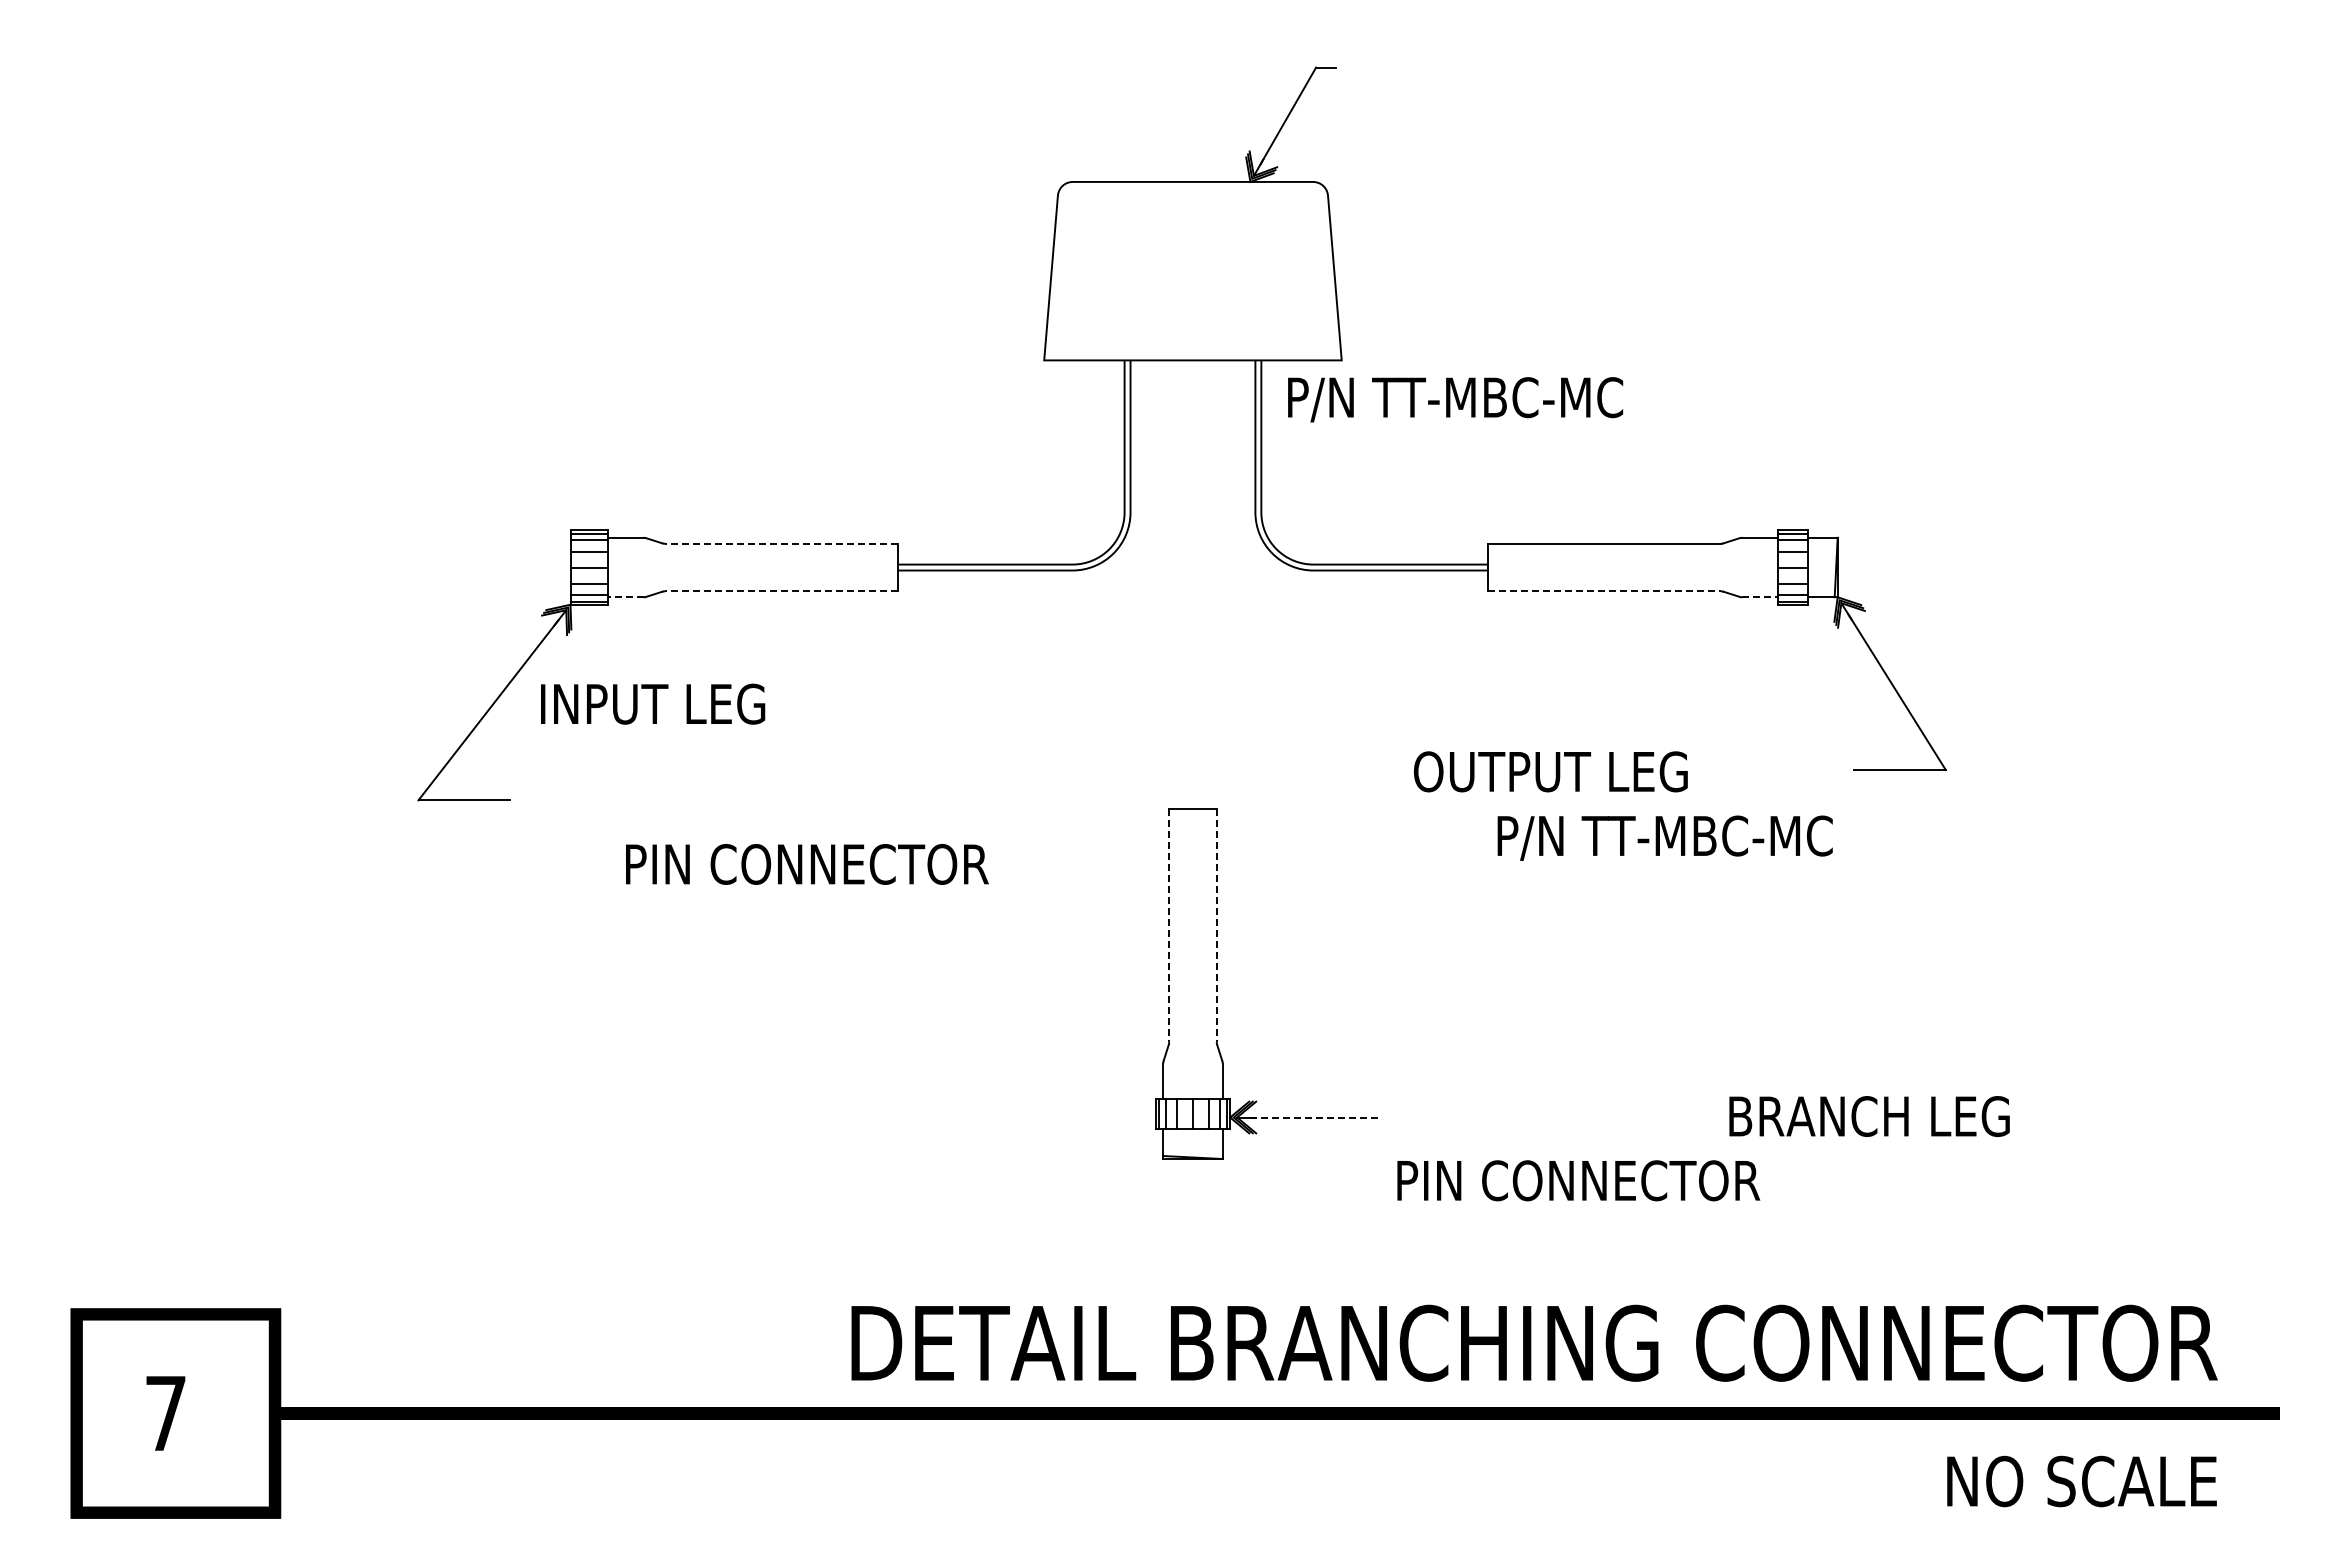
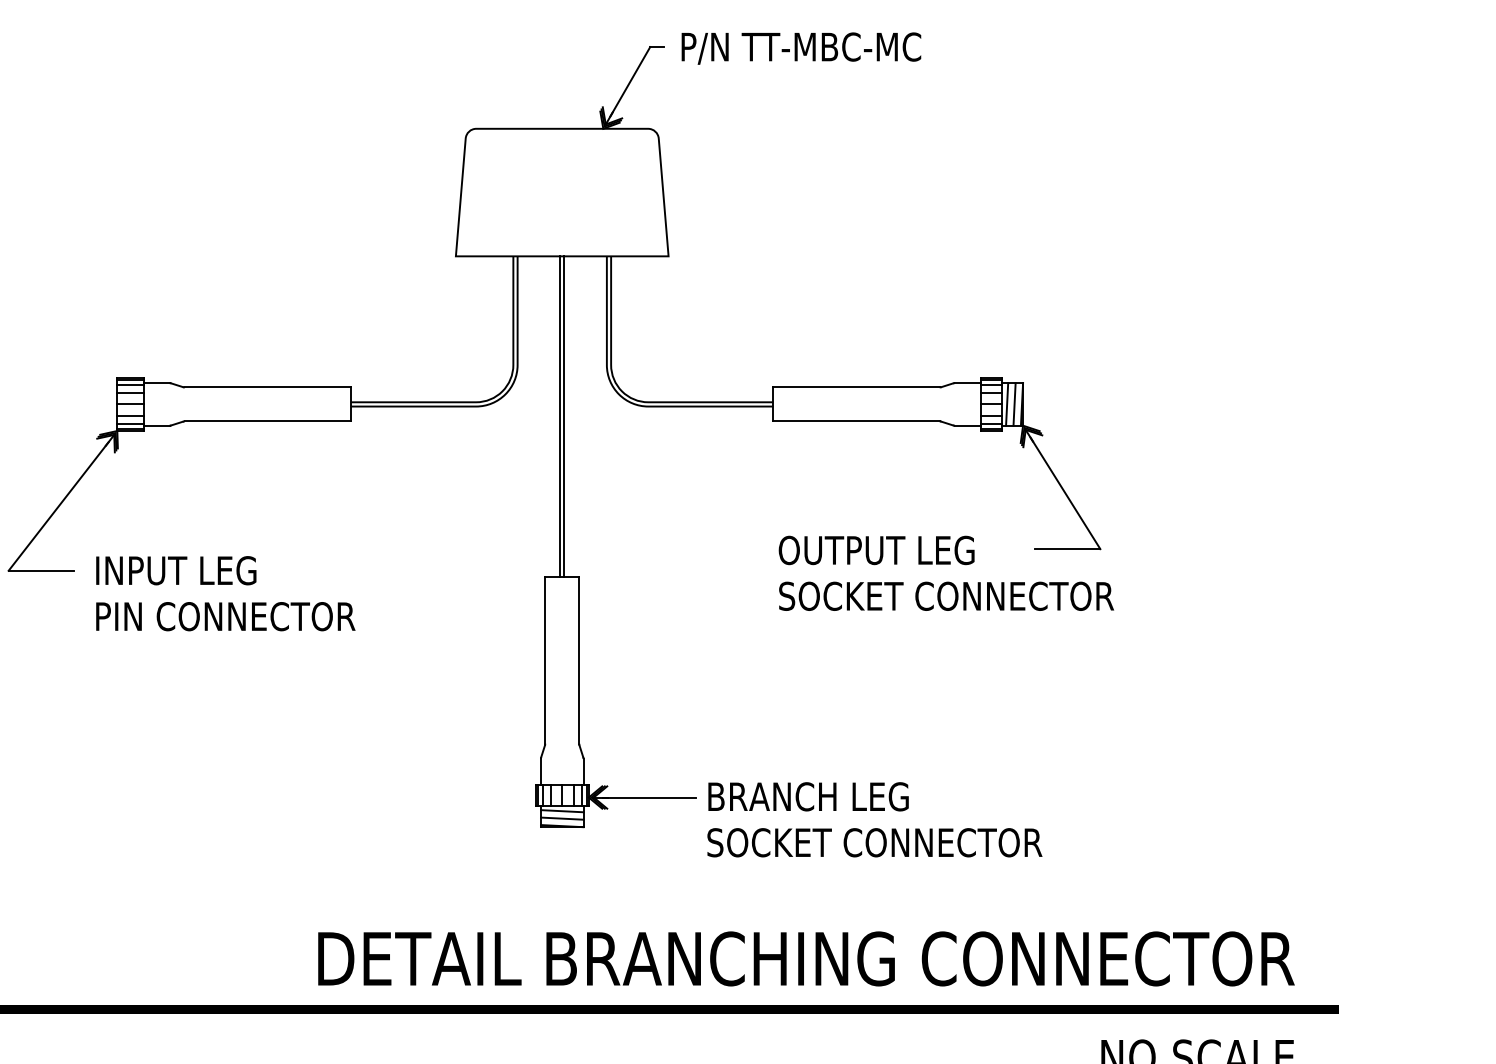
text: (1455, 399) -> (801, 48), moved
line: (780, 543) -> (267, 387), dashed -> solid
line: (1814, 567) -> (1006, 404), added
line: (1825, 567) -> (1014, 404), added
line: (1189, 584) -> (559, 416), added
line: (1195, 584) -> (564, 416), added
line: (780, 591) -> (267, 421), dashed -> solid
line: (1605, 591) -> (857, 421), dashed -> solid
line: (625, 597) -> (156, 425), dashed -> solid
line: (1760, 597) -> (967, 425), dashed -> solid
text: (653, 703) -> (176, 570), moved
text: (1550, 771) -> (876, 550), moved
text: (1730, 837) -> (946, 597), P/N TT-MBC-MC -> SOCKET CONNECTOR
text: (807, 864) -> (225, 616), moved
line: (1169, 926) -> (545, 660), dashed -> solid
line: (1216, 926) -> (579, 660), dashed -> solid
text: (1869, 1116) -> (808, 796), moved
line: (1315, 1117) -> (649, 797), dashed -> solid
line: (1192, 1136) -> (561, 811), added
line: (1192, 1146) -> (561, 818), added
text: (1630, 1180) -> (874, 842), PIN CONNECTOR -> SOCKET CONNECTOR

